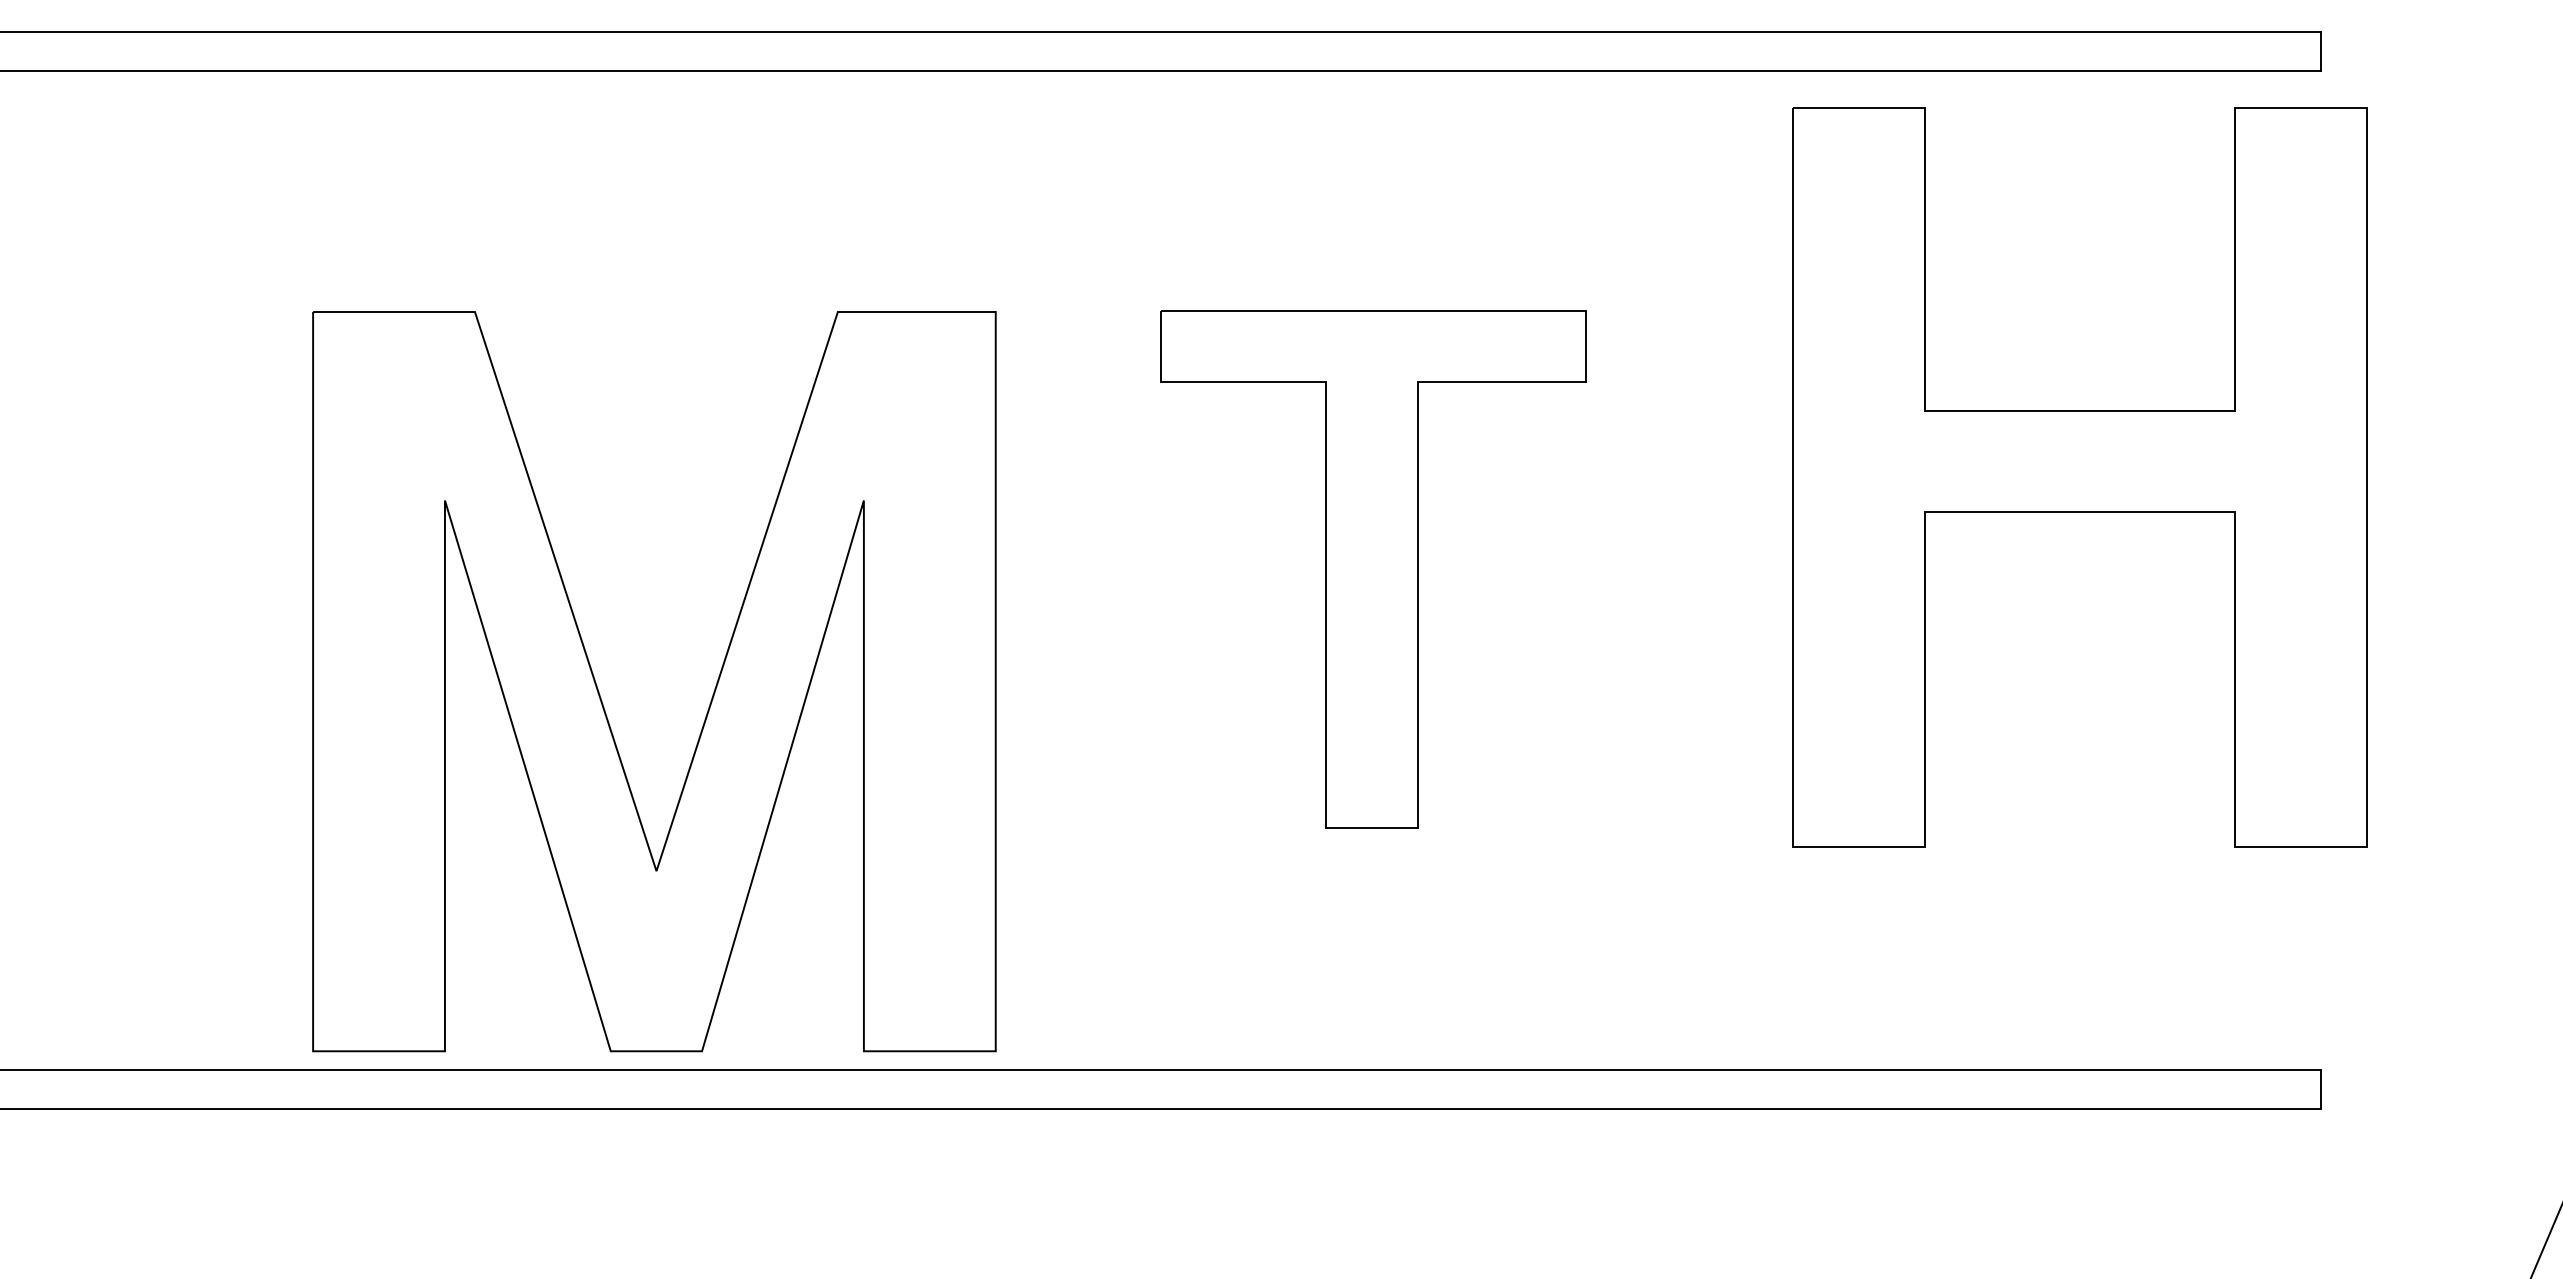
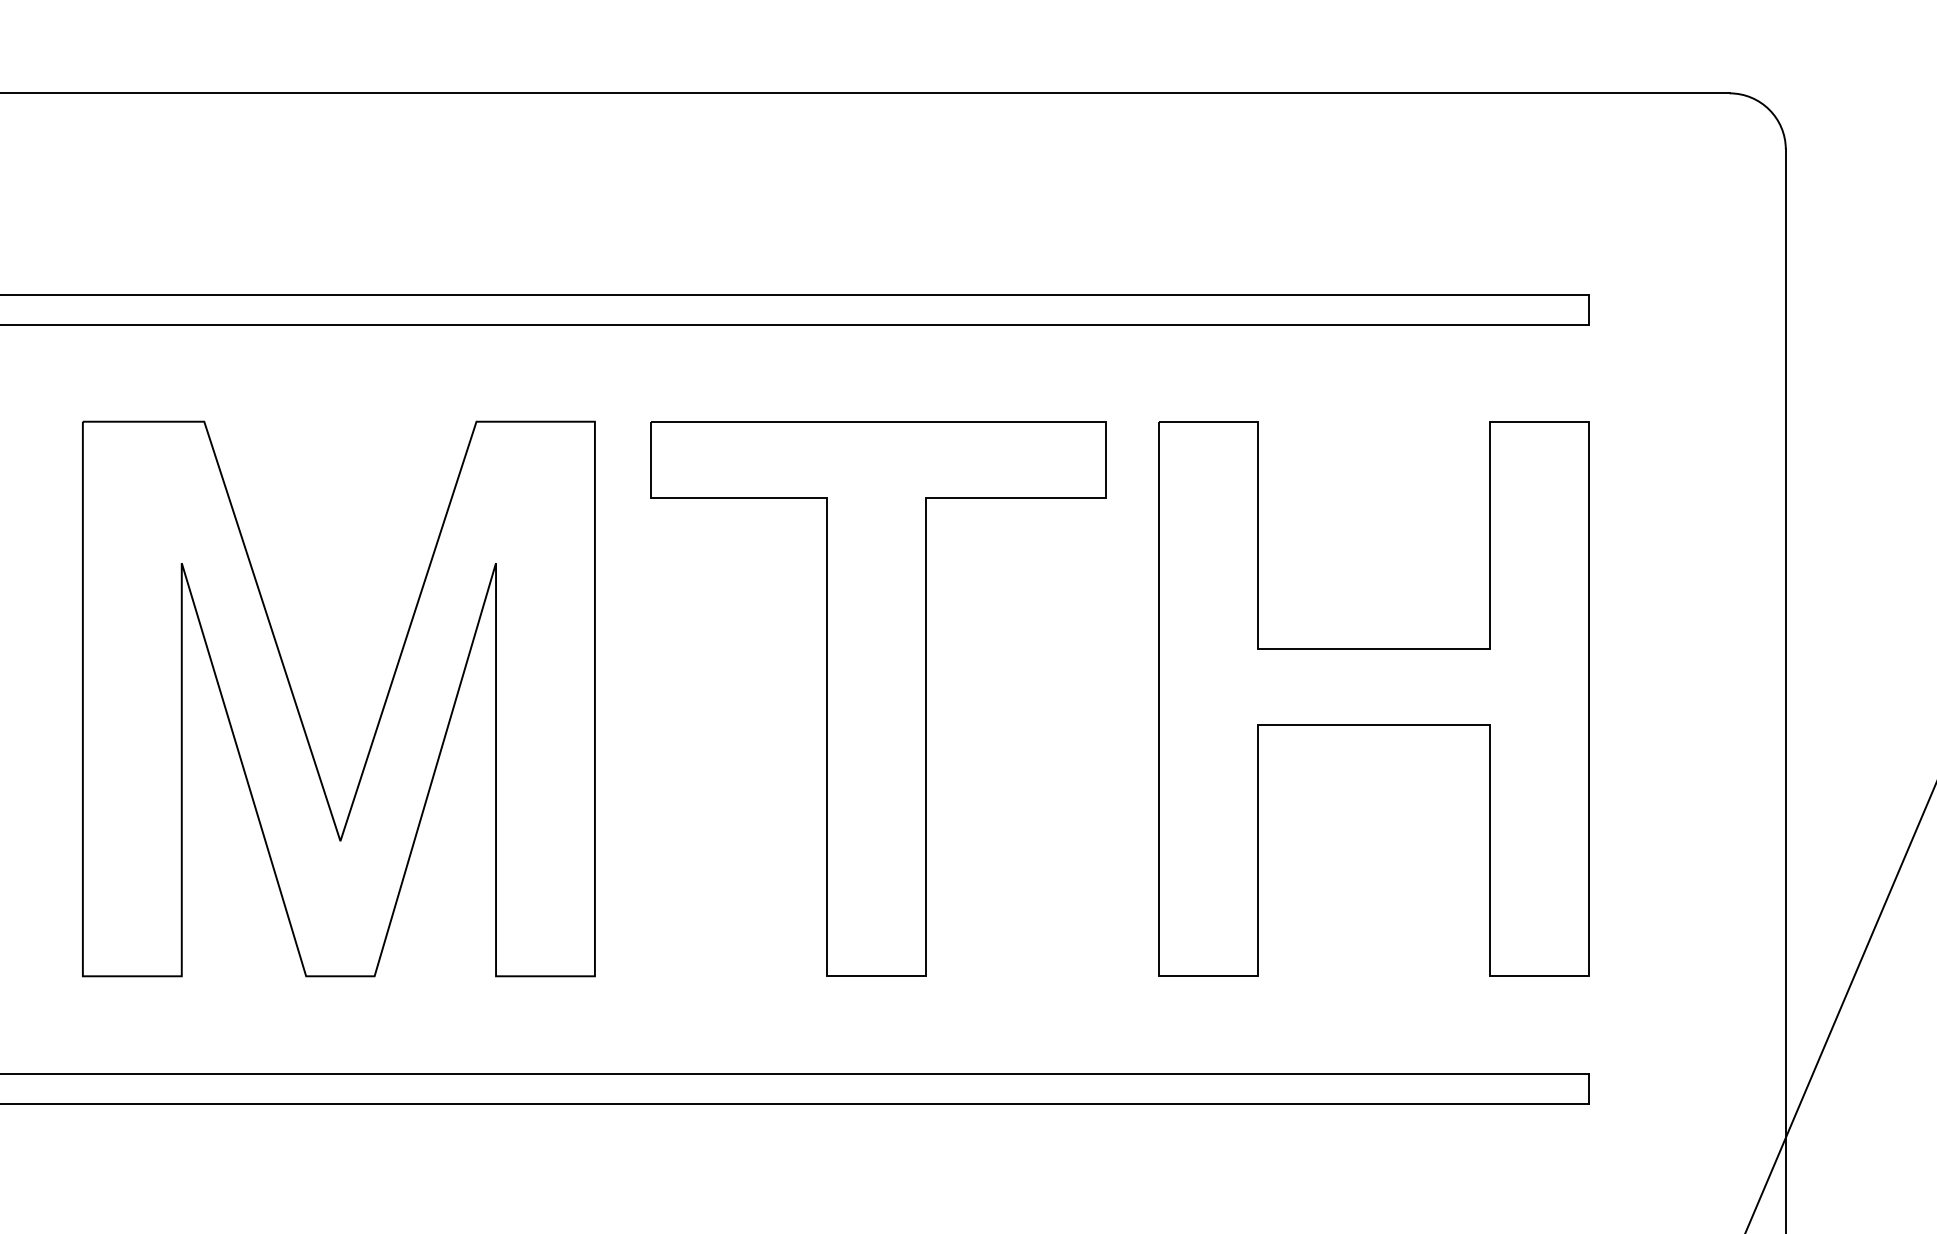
part: (2078, 476) -> (1373, 698), moved
part: (1373, 568) -> (878, 698), size x1.43
part: (601, 698) -> (299, 711), moved

